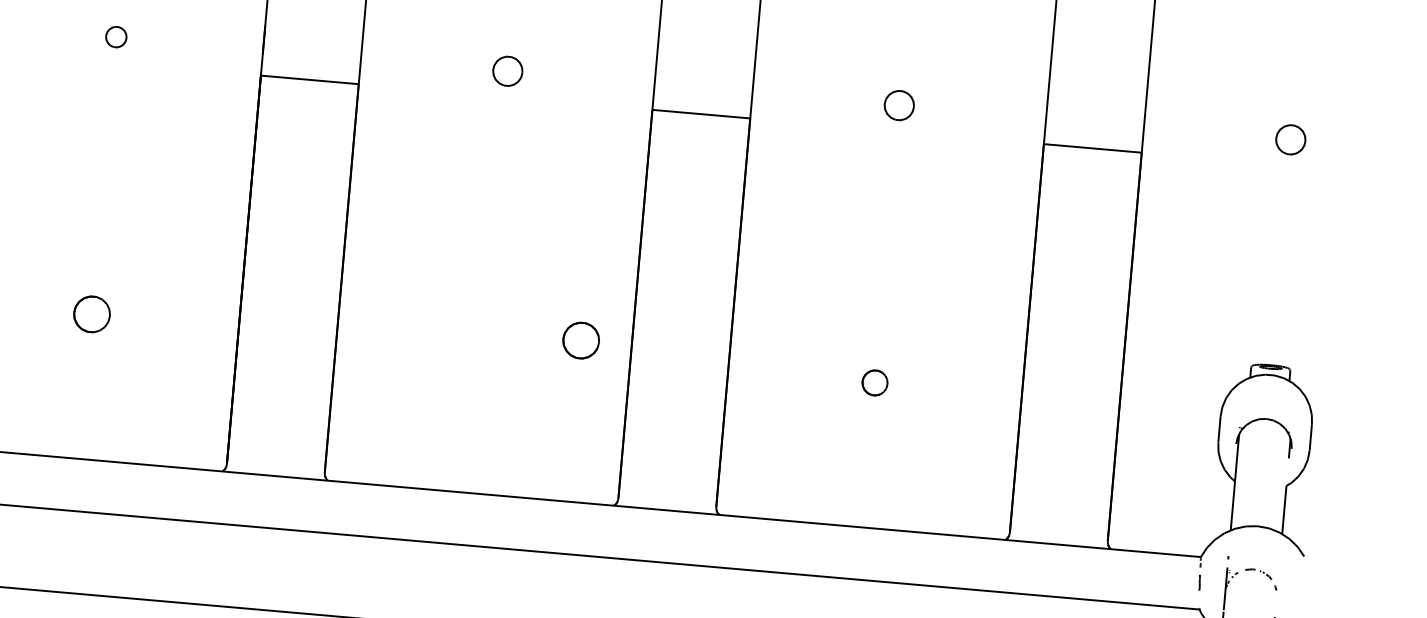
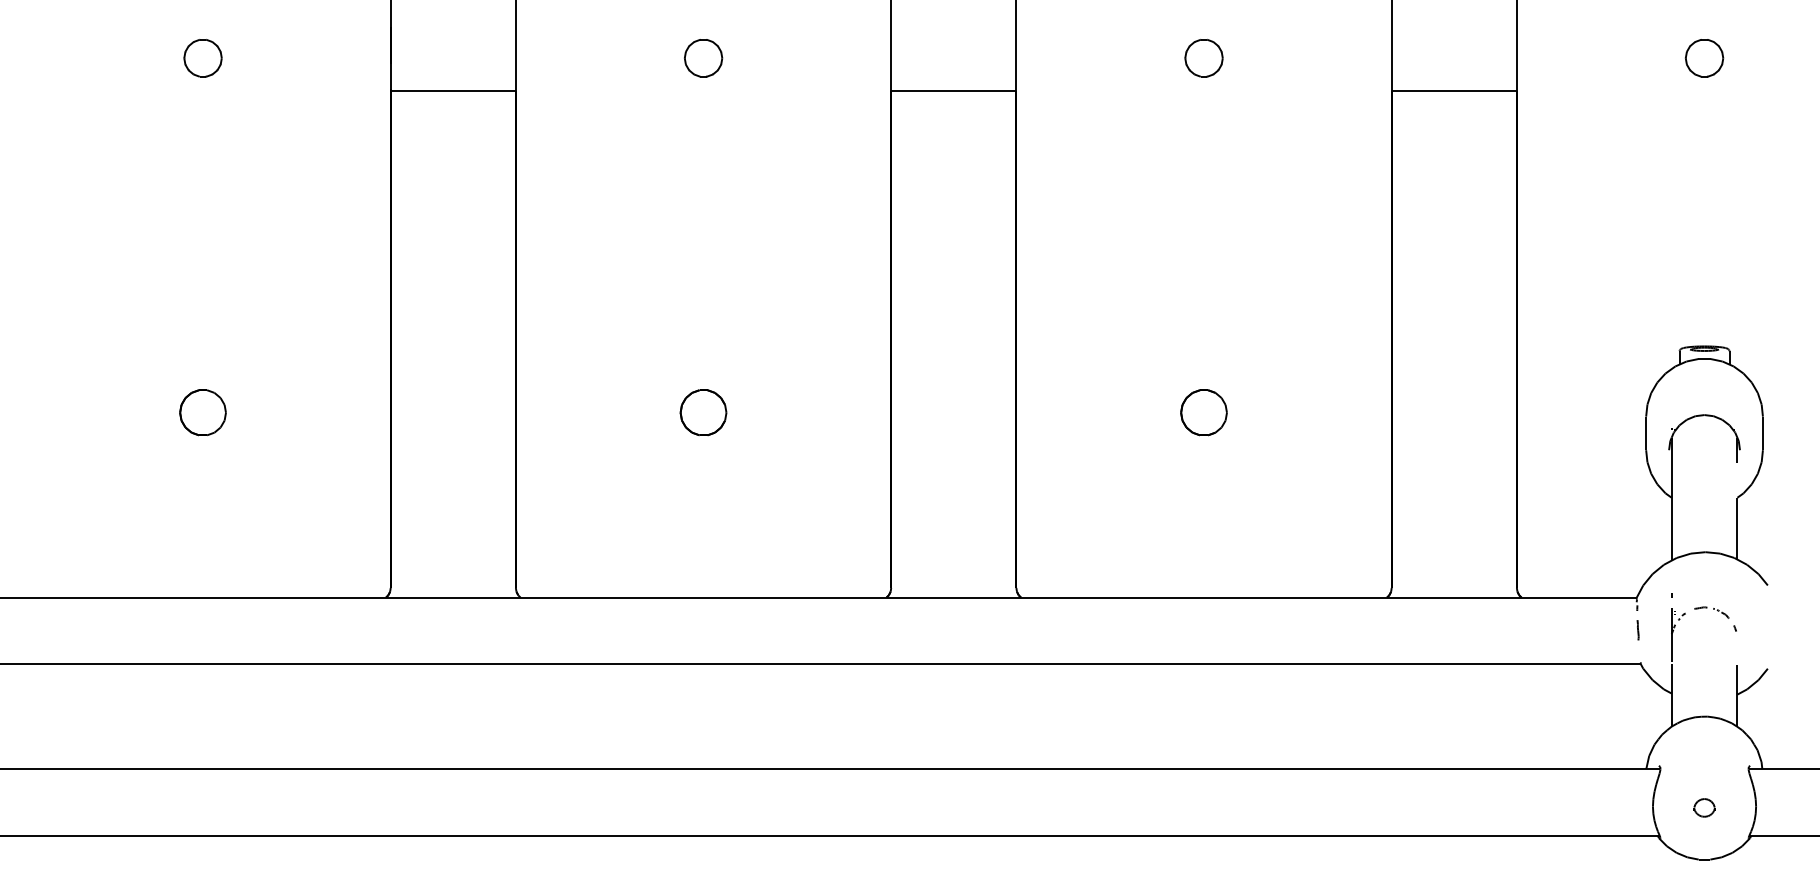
part: (115, 37) -> (202, 58), size x1.43
part: (581, 340) -> (703, 412), moved
part: (874, 382) -> (1203, 412), size x1.43

